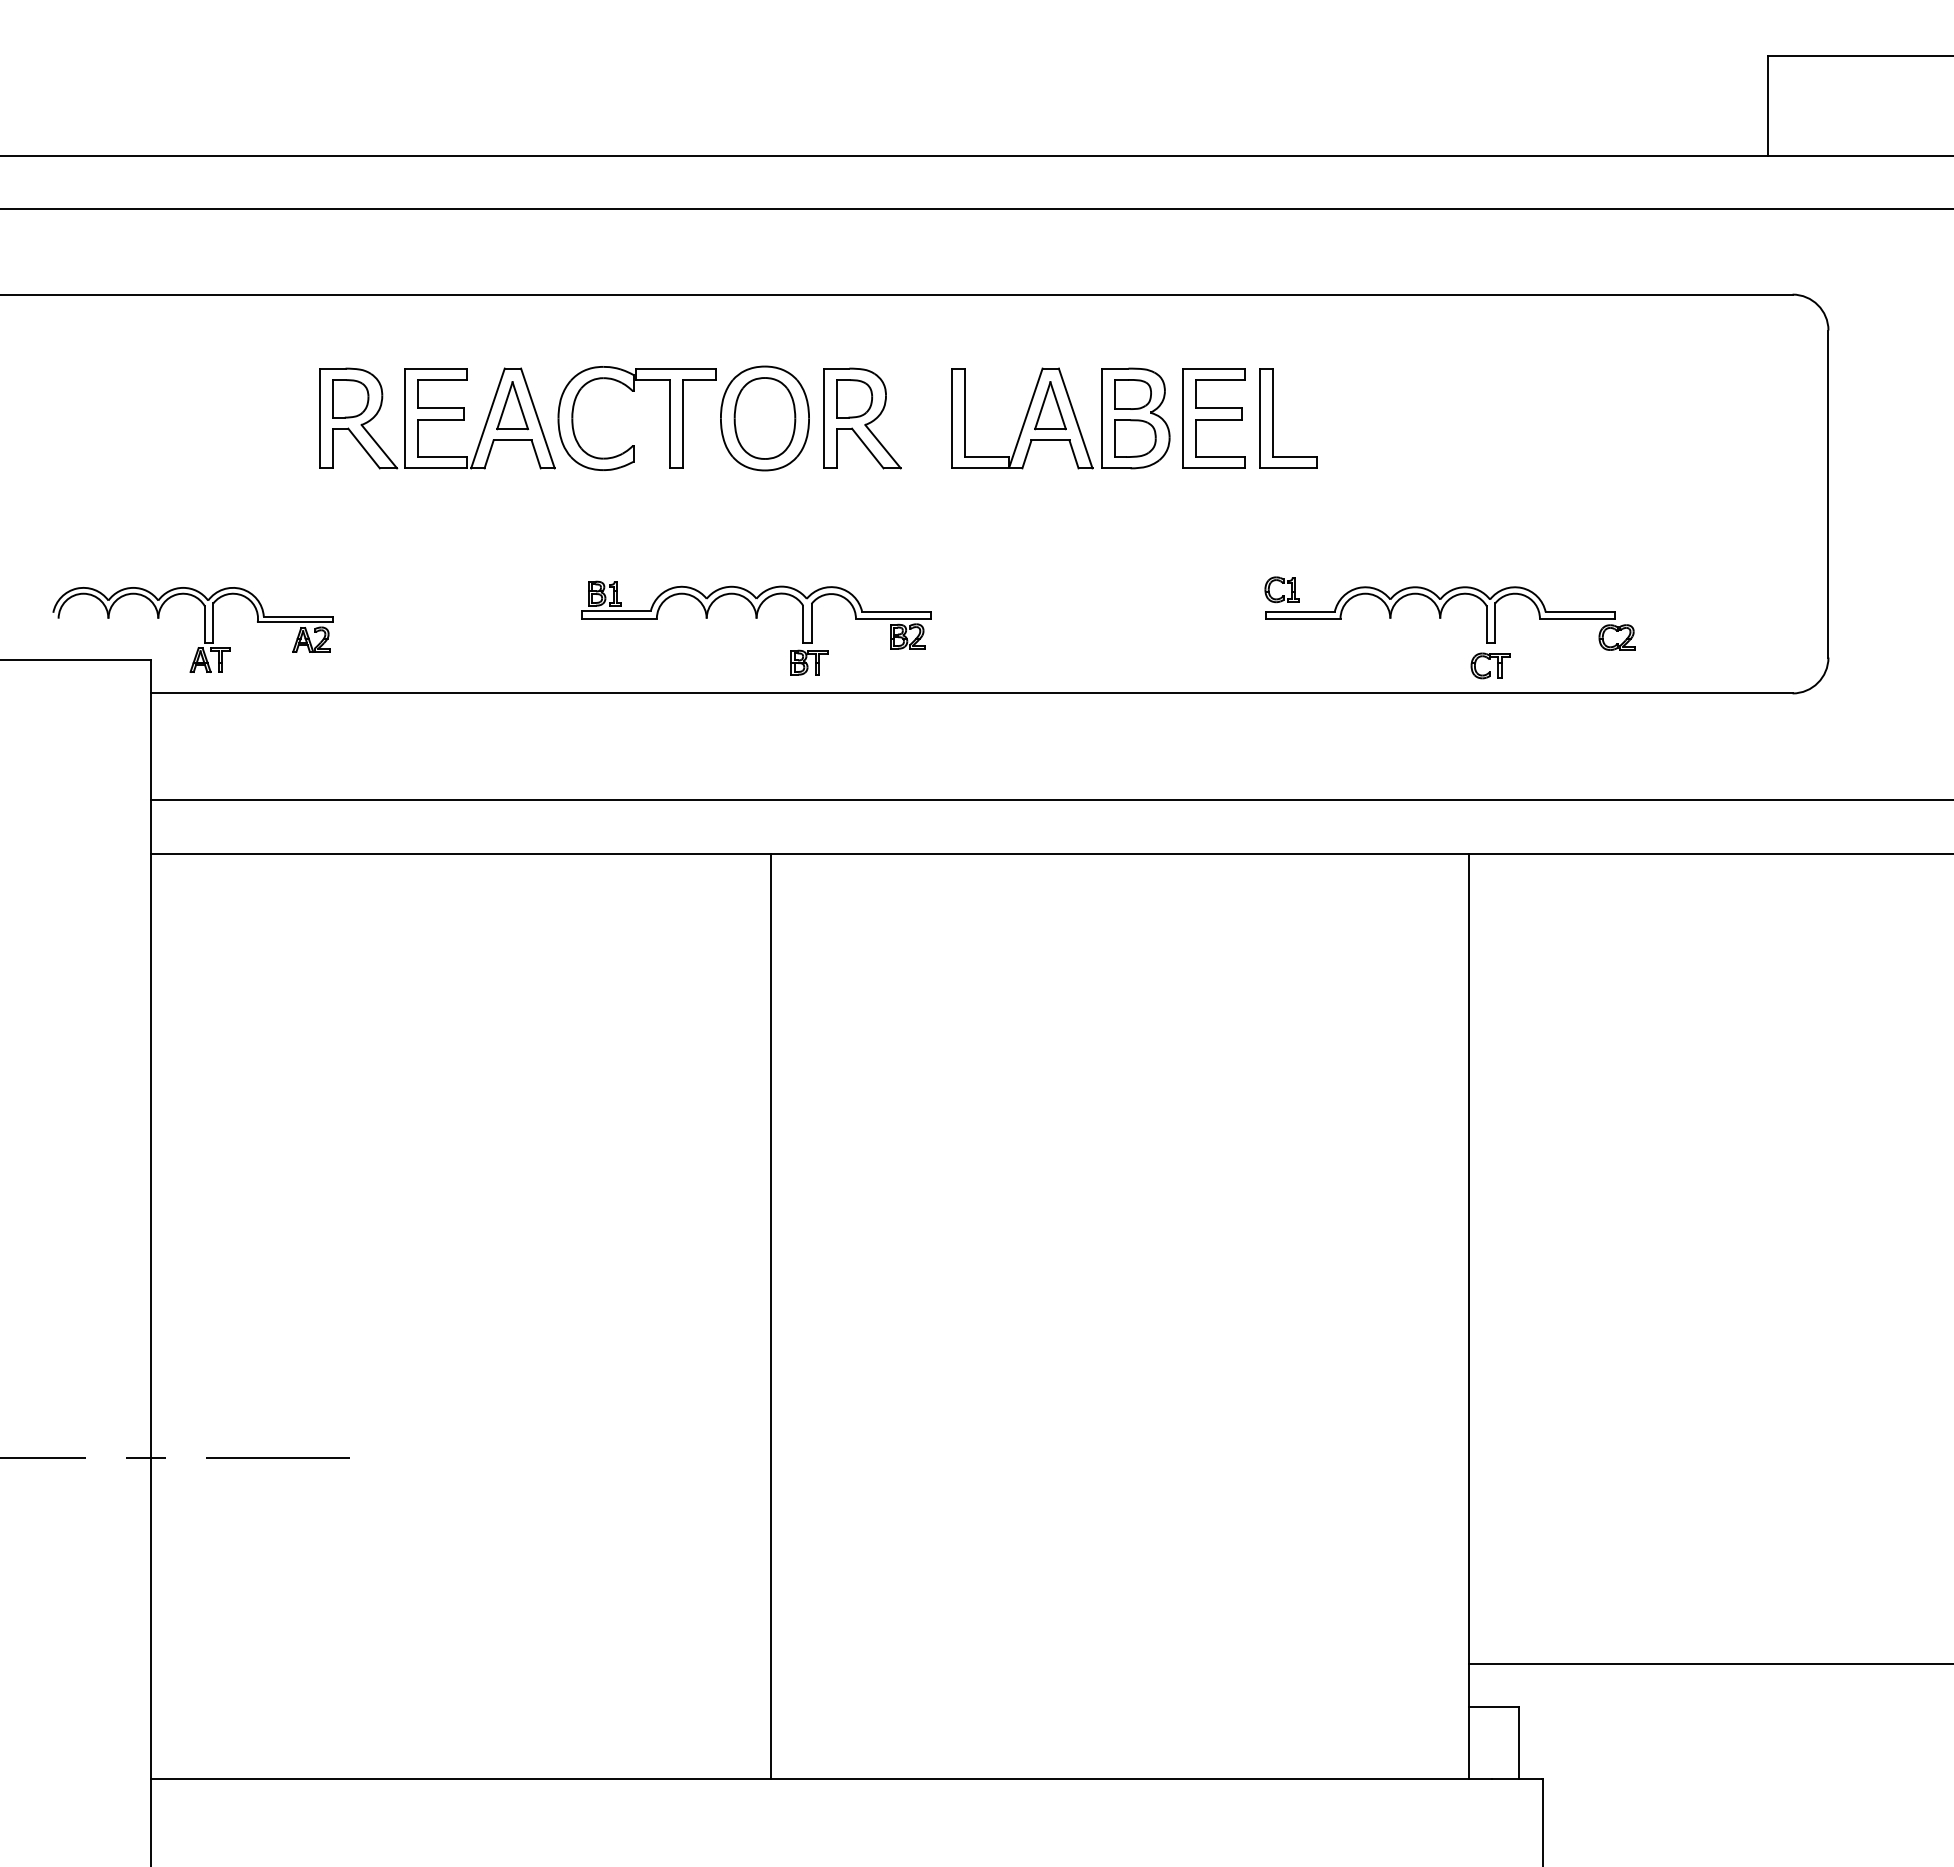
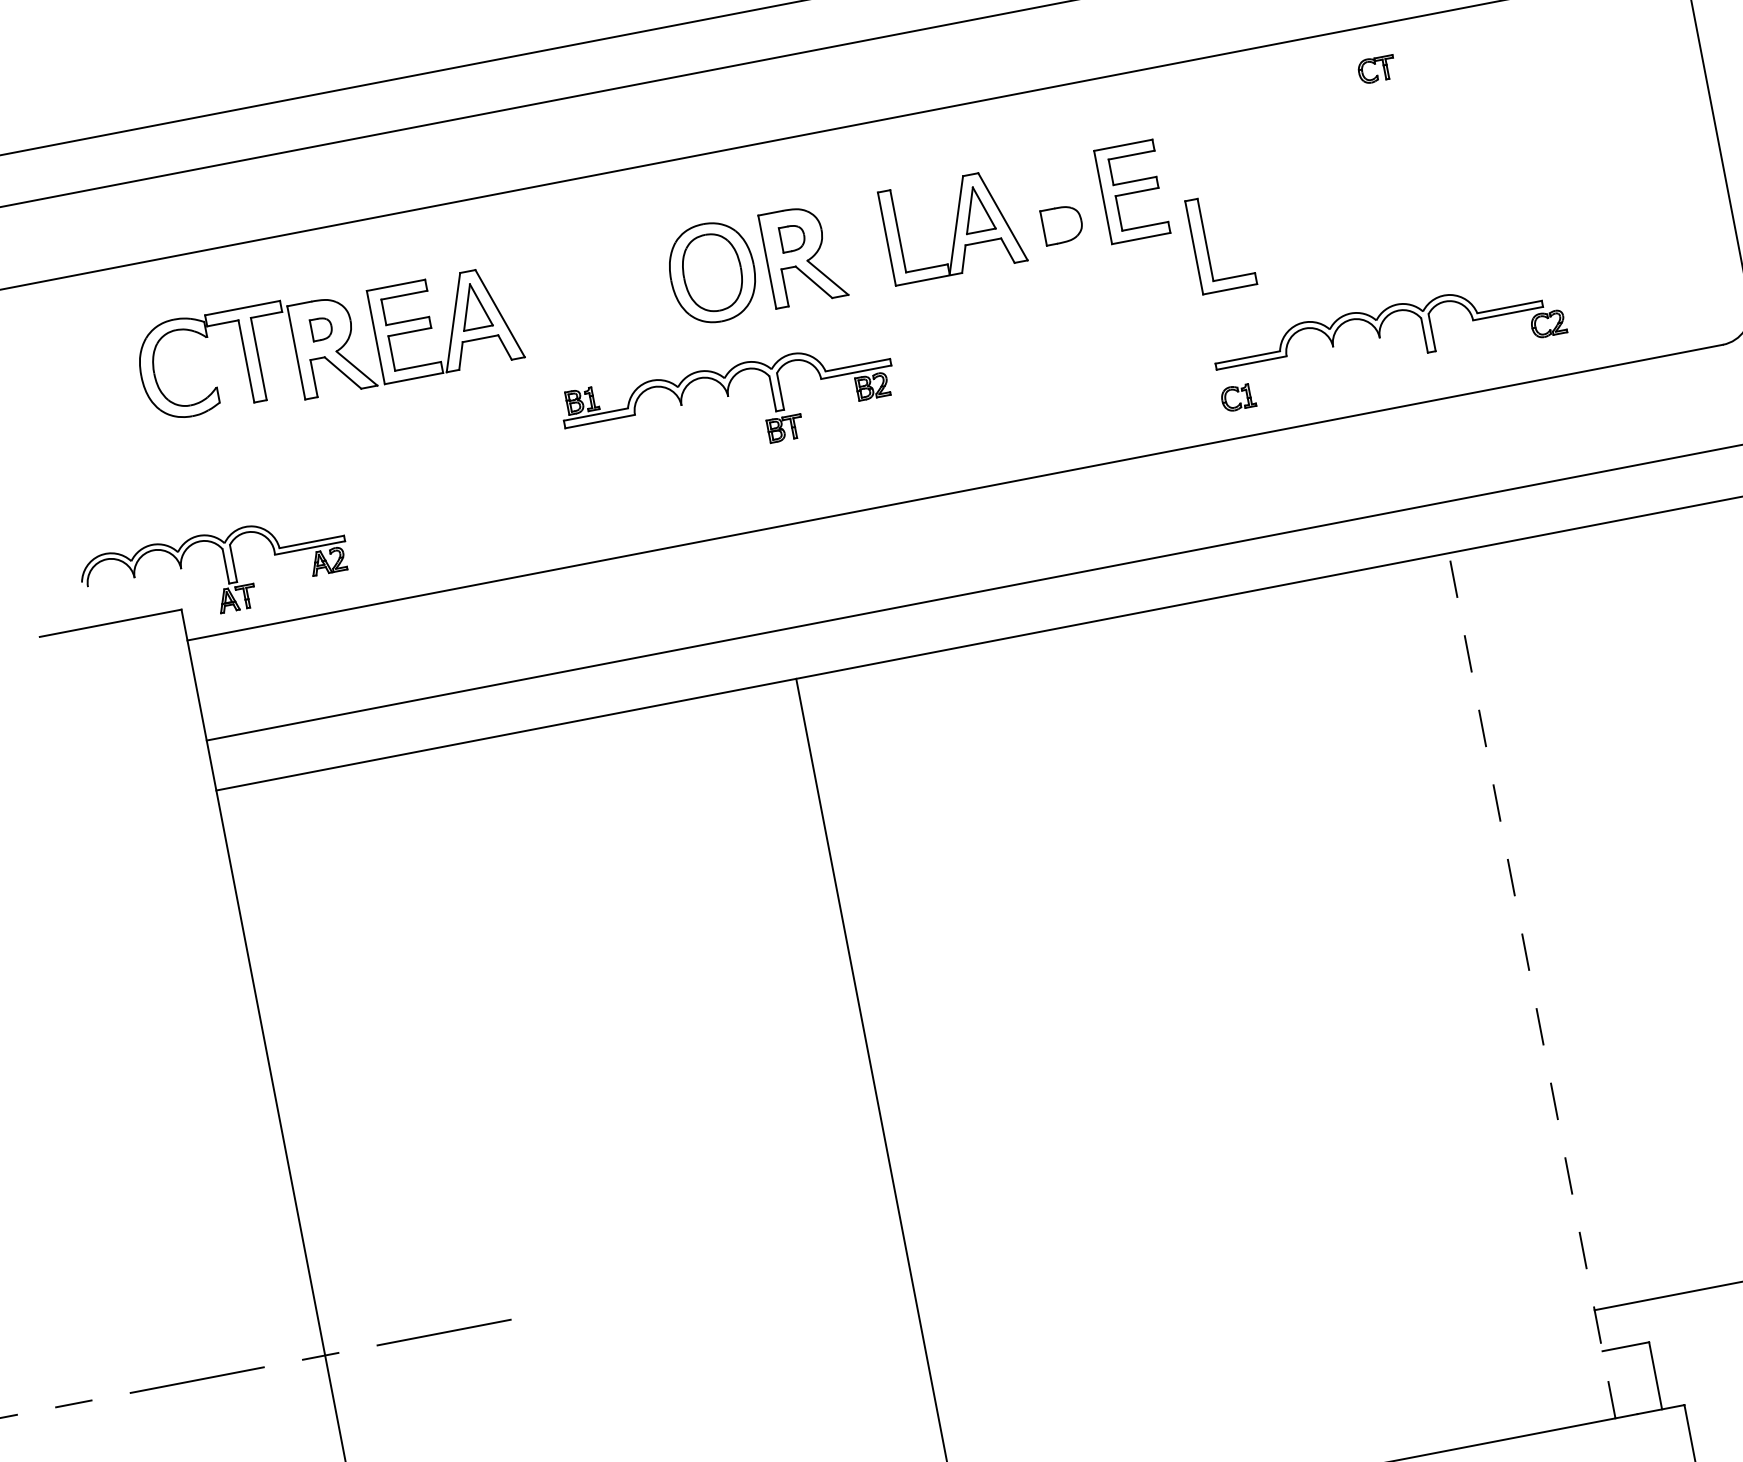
part: (634, 391) -> (207, 337), moved
part: (350, 398) -> (321, 328), size x0.6
part: (854, 398) -> (792, 237), size x0.7
part: (1135, 418) -> (1058, 206), removed
part: (1273, 418) -> (1207, 245), moved
part: (1282, 583) -> (1237, 391), moved
part: (756, 618) -> (728, 396), moved
part: (1490, 665) -> (1376, 69), moved
line: (1468, 1316) -> (1531, 985), solid -> dashed

